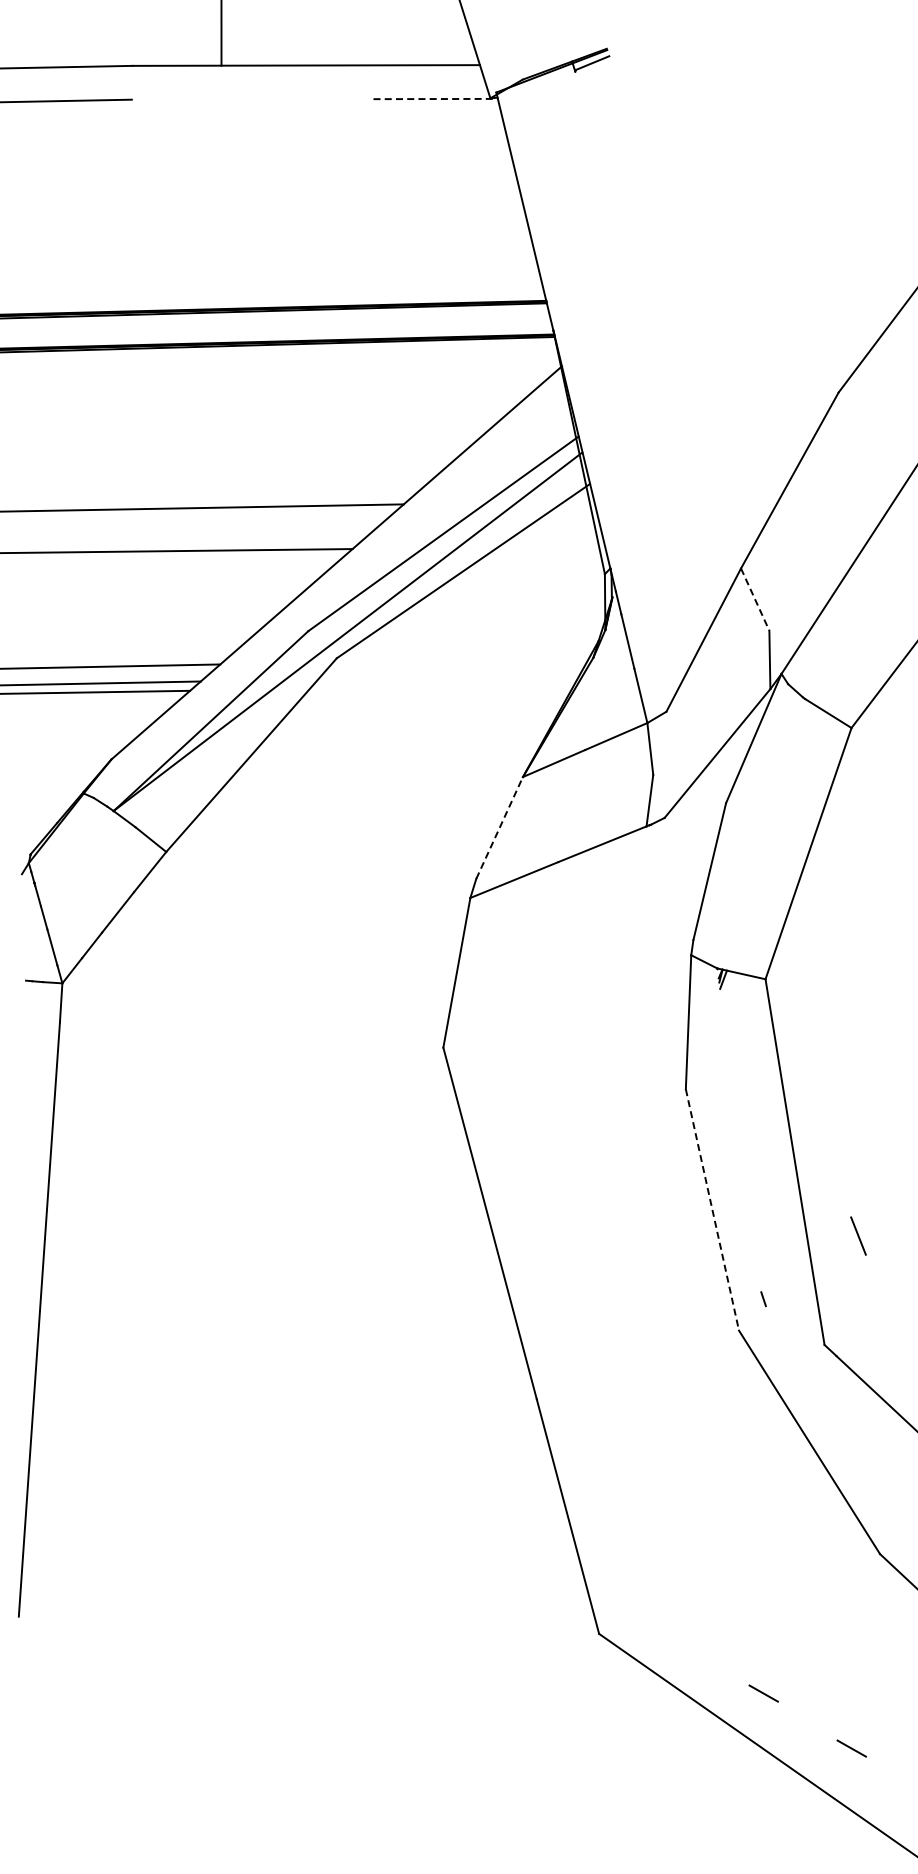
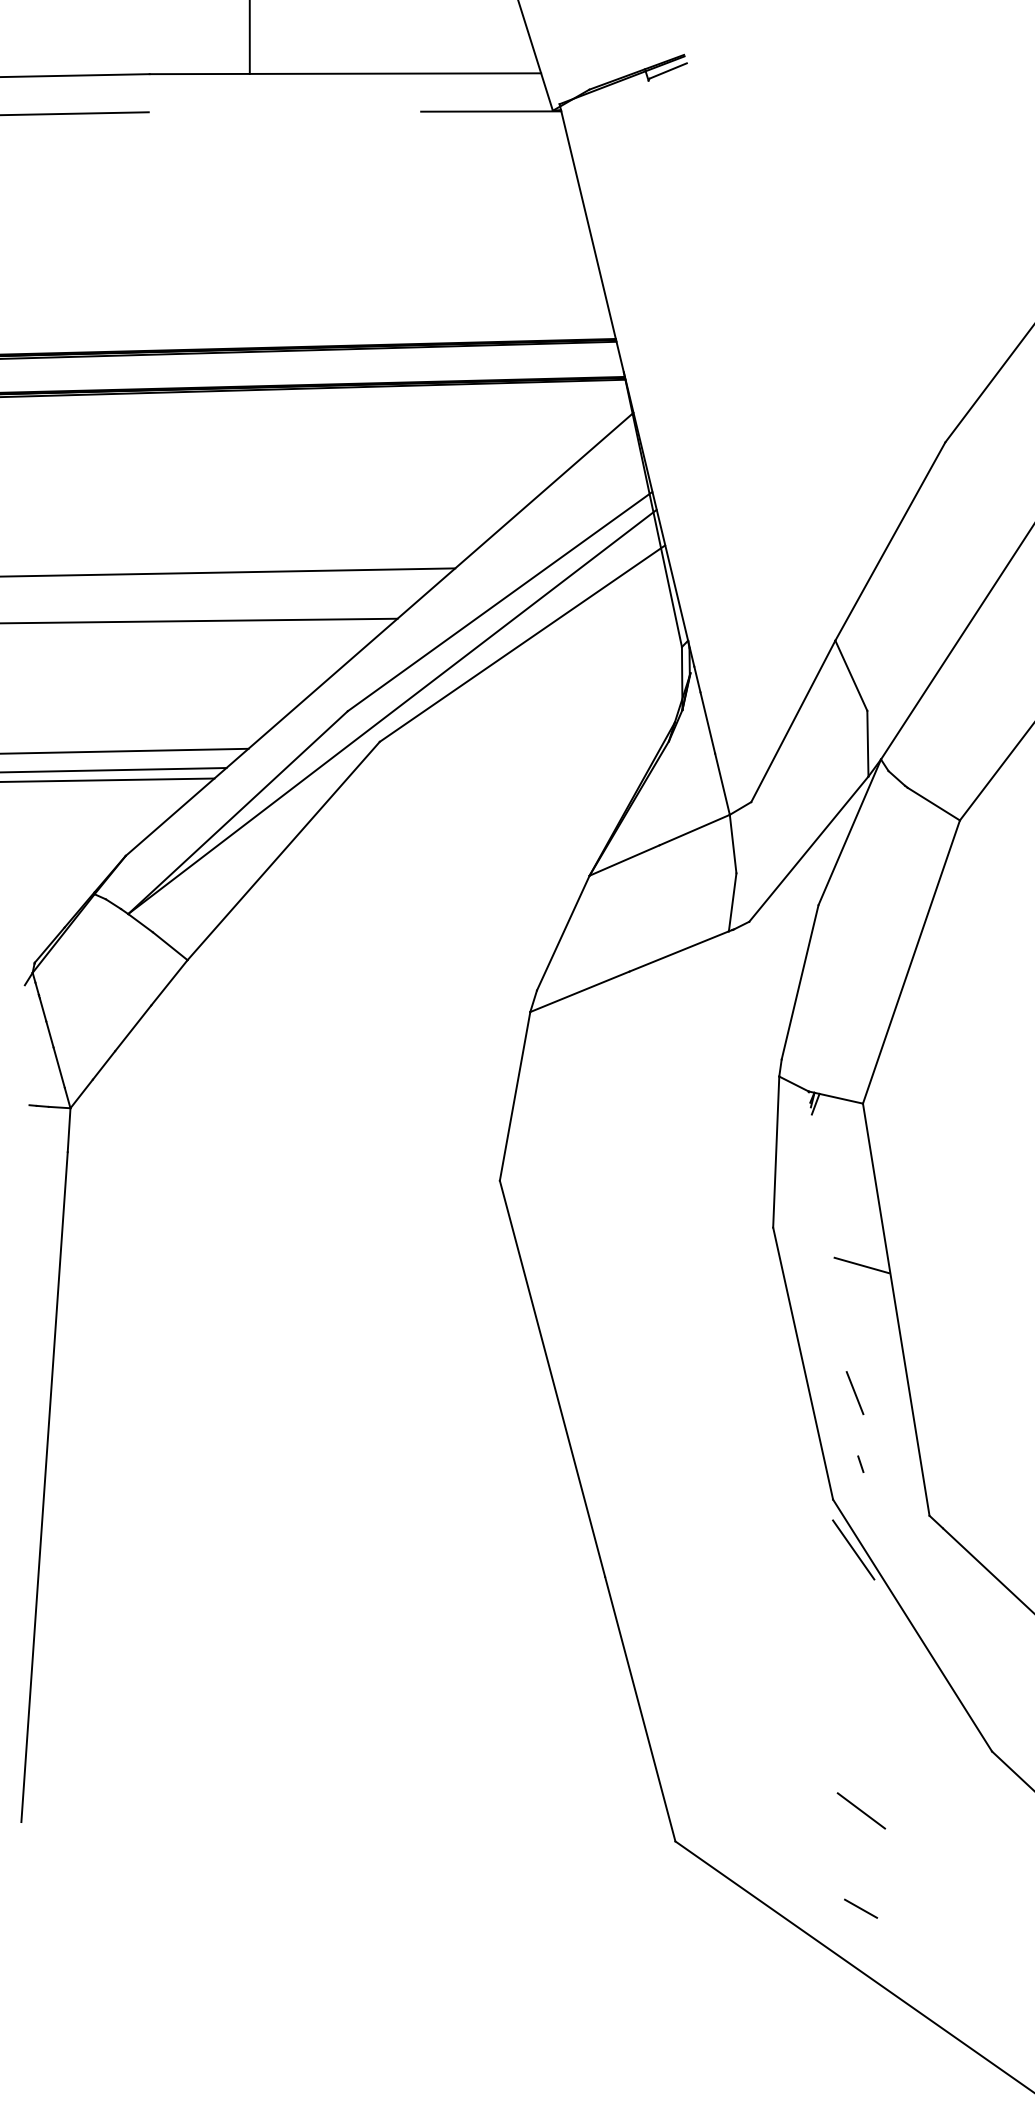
line: (436, 99) -> (492, 112), dashed -> solid
line: (755, 600) -> (851, 676), dashed -> solid
line: (499, 827) -> (563, 932), dashed -> solid
line: (764, 1122) -> (861, 1265), added
line: (712, 1209) -> (803, 1363), dashed -> solid
line: (858, 1235) -> (855, 1392), moved
line: (756, 1375) -> (852, 1550), added
line: (764, 1606) -> (861, 1810), added
line: (851, 1748) -> (959, 1970), removed

